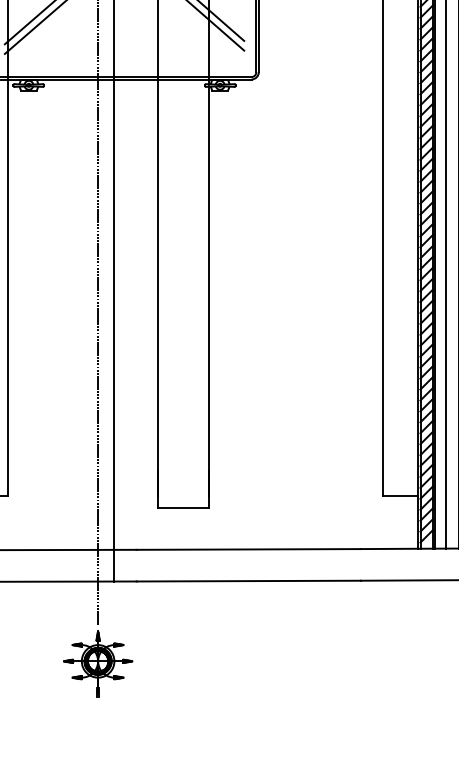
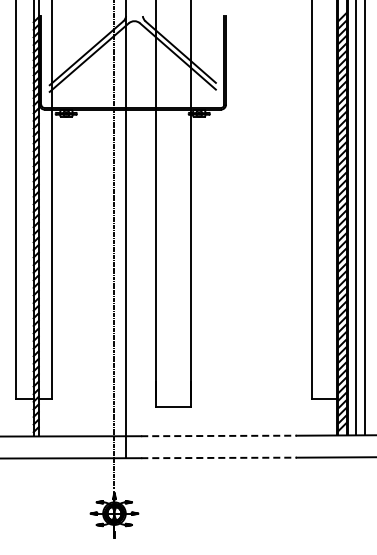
line: (249, 548) -> (219, 435), solid -> dashed
line: (249, 580) -> (219, 457), solid -> dashed

